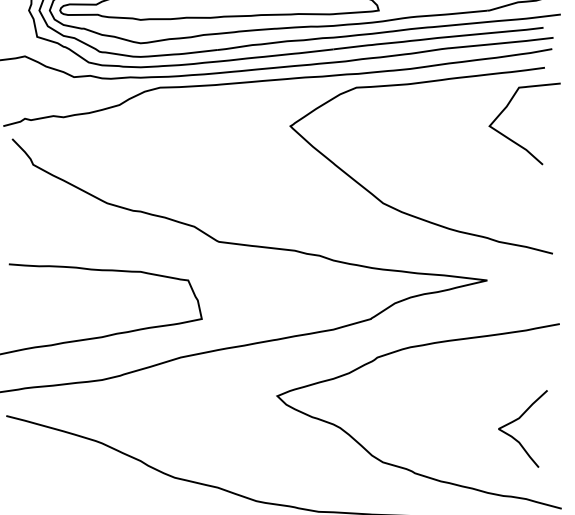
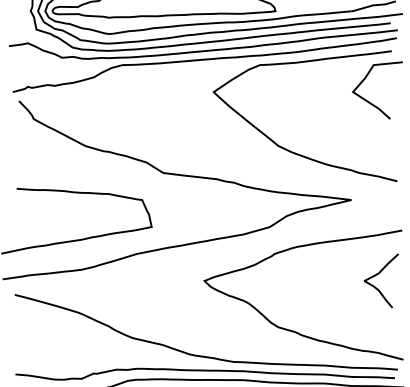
curve: (520, 419) -> (379, 274), moved

